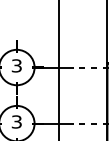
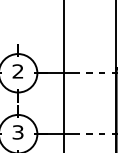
text: (16, 65) -> (17, 71), 3 -> 2

